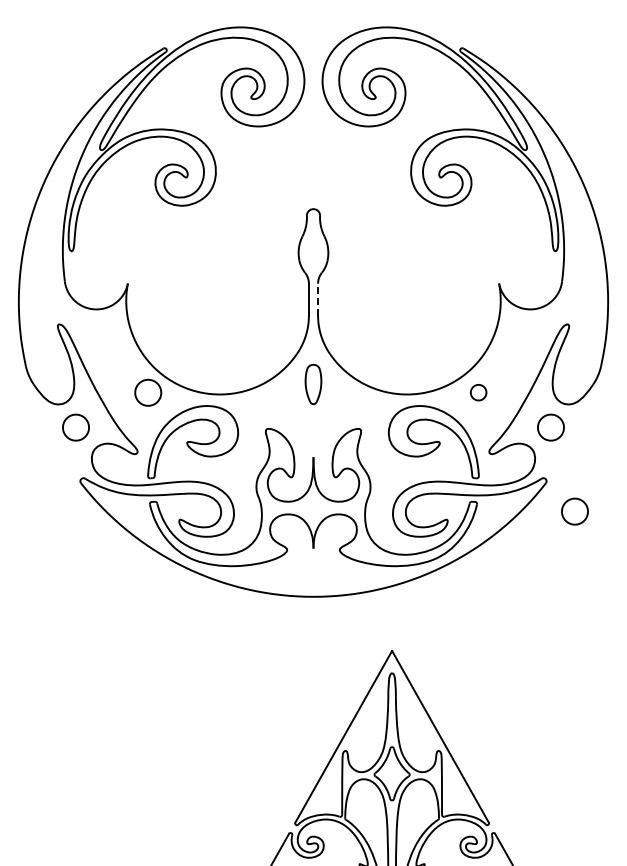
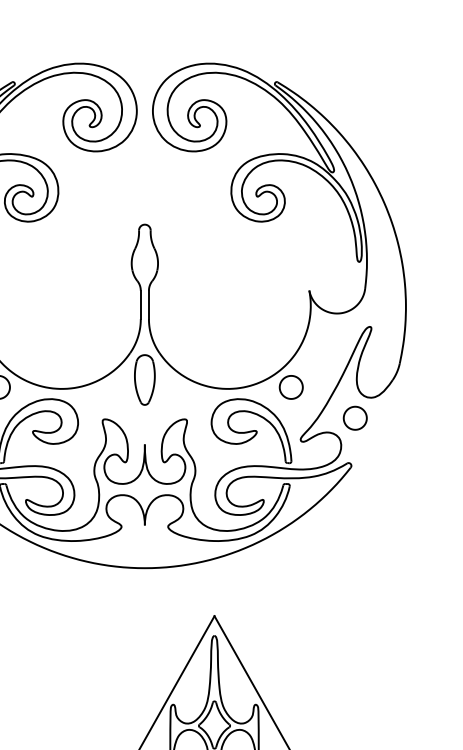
line: (318, 299) -> (149, 304), dashed -> solid
part: (313, 384) -> (144, 380), size x1.43
part: (478, 392) -> (291, 387), size x1.67
part: (574, 511) -> (376, 492), removed

